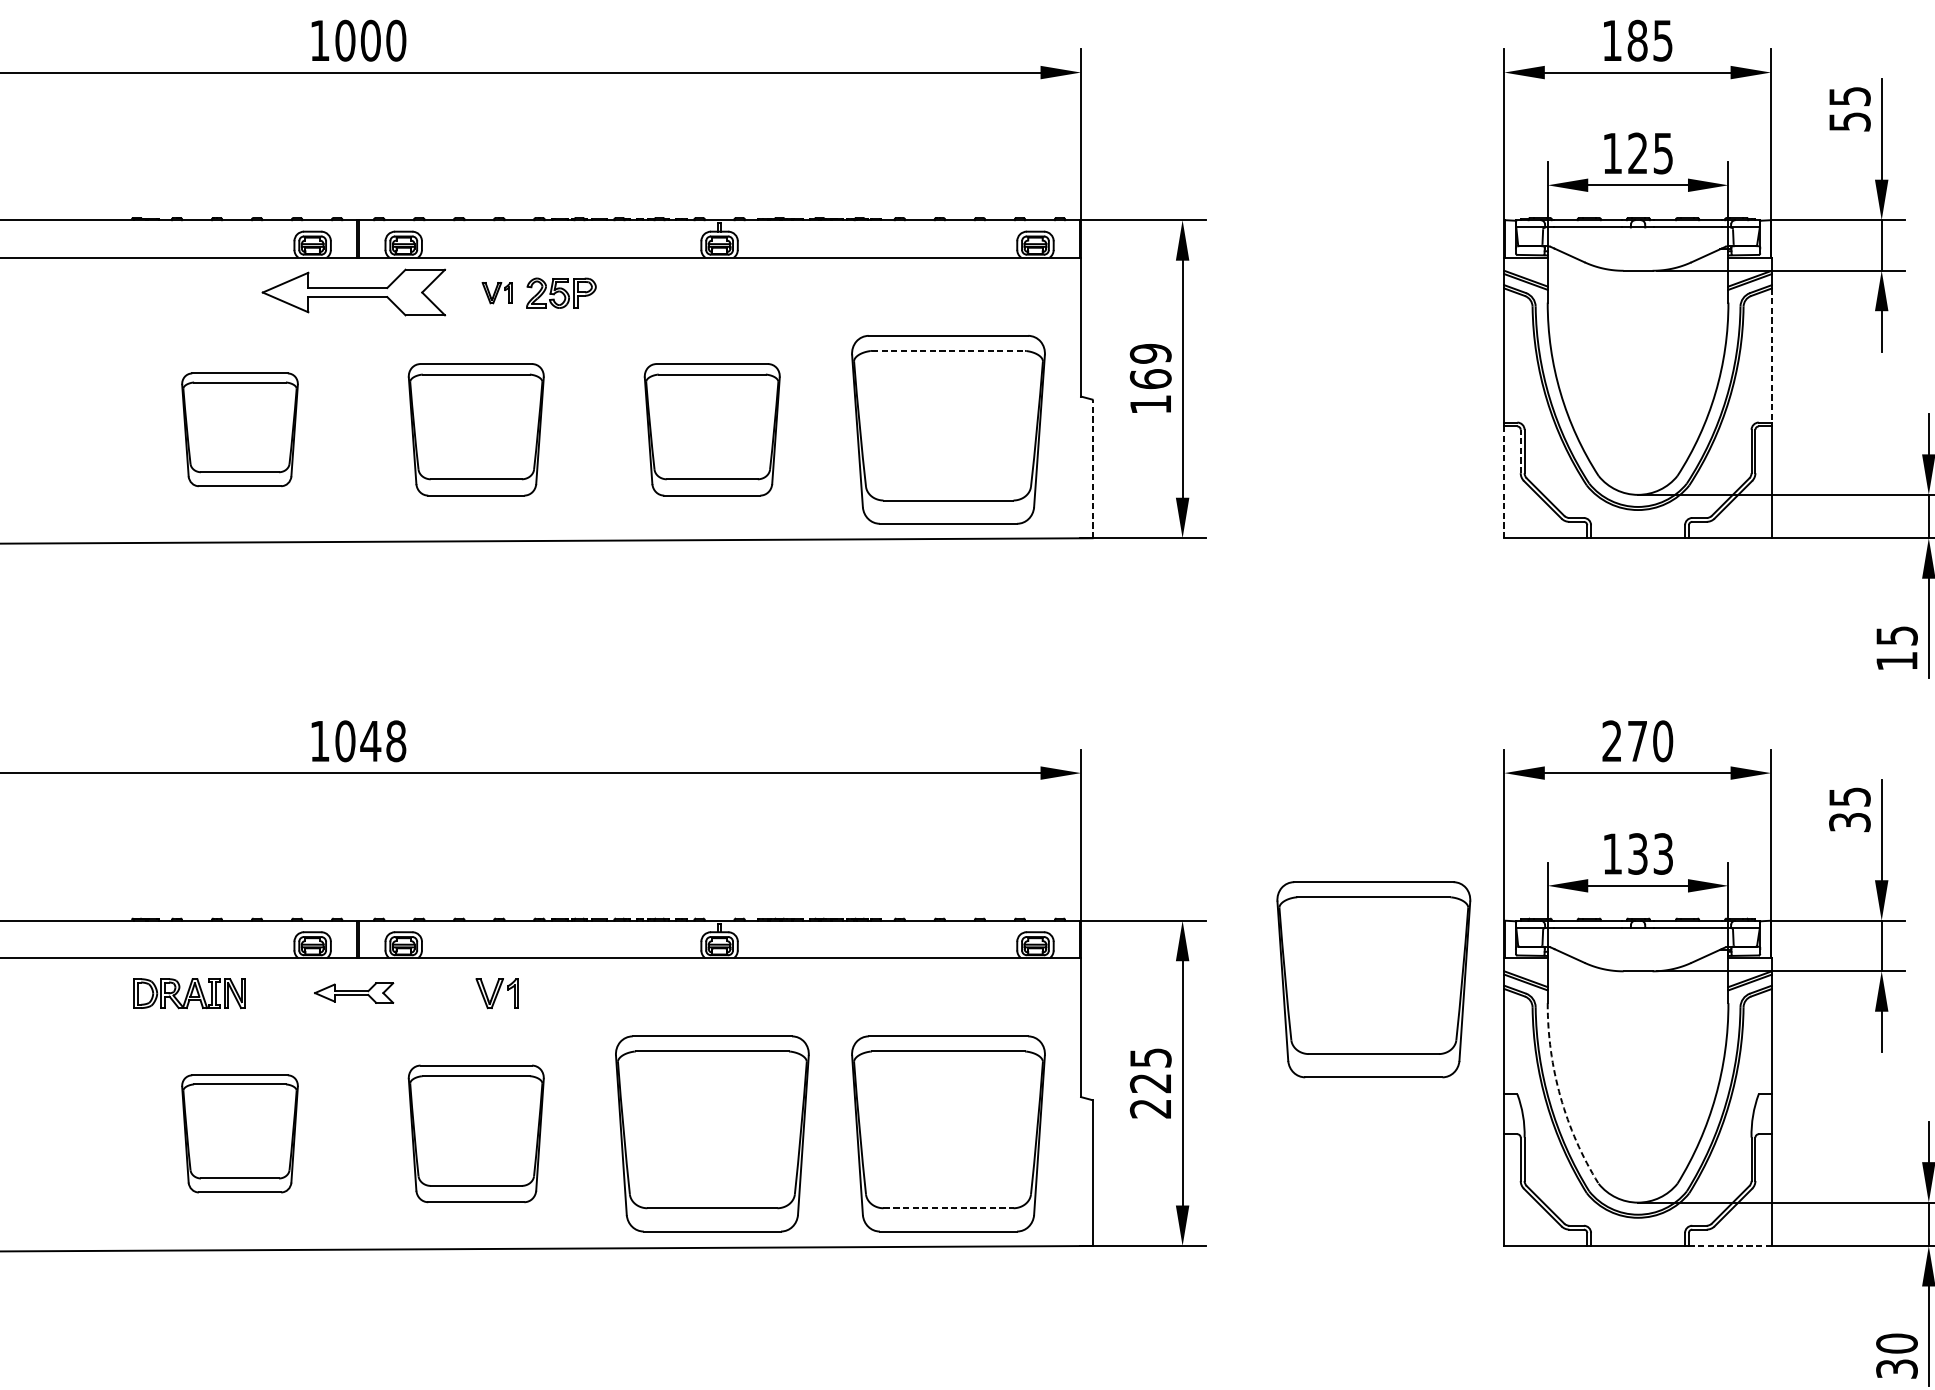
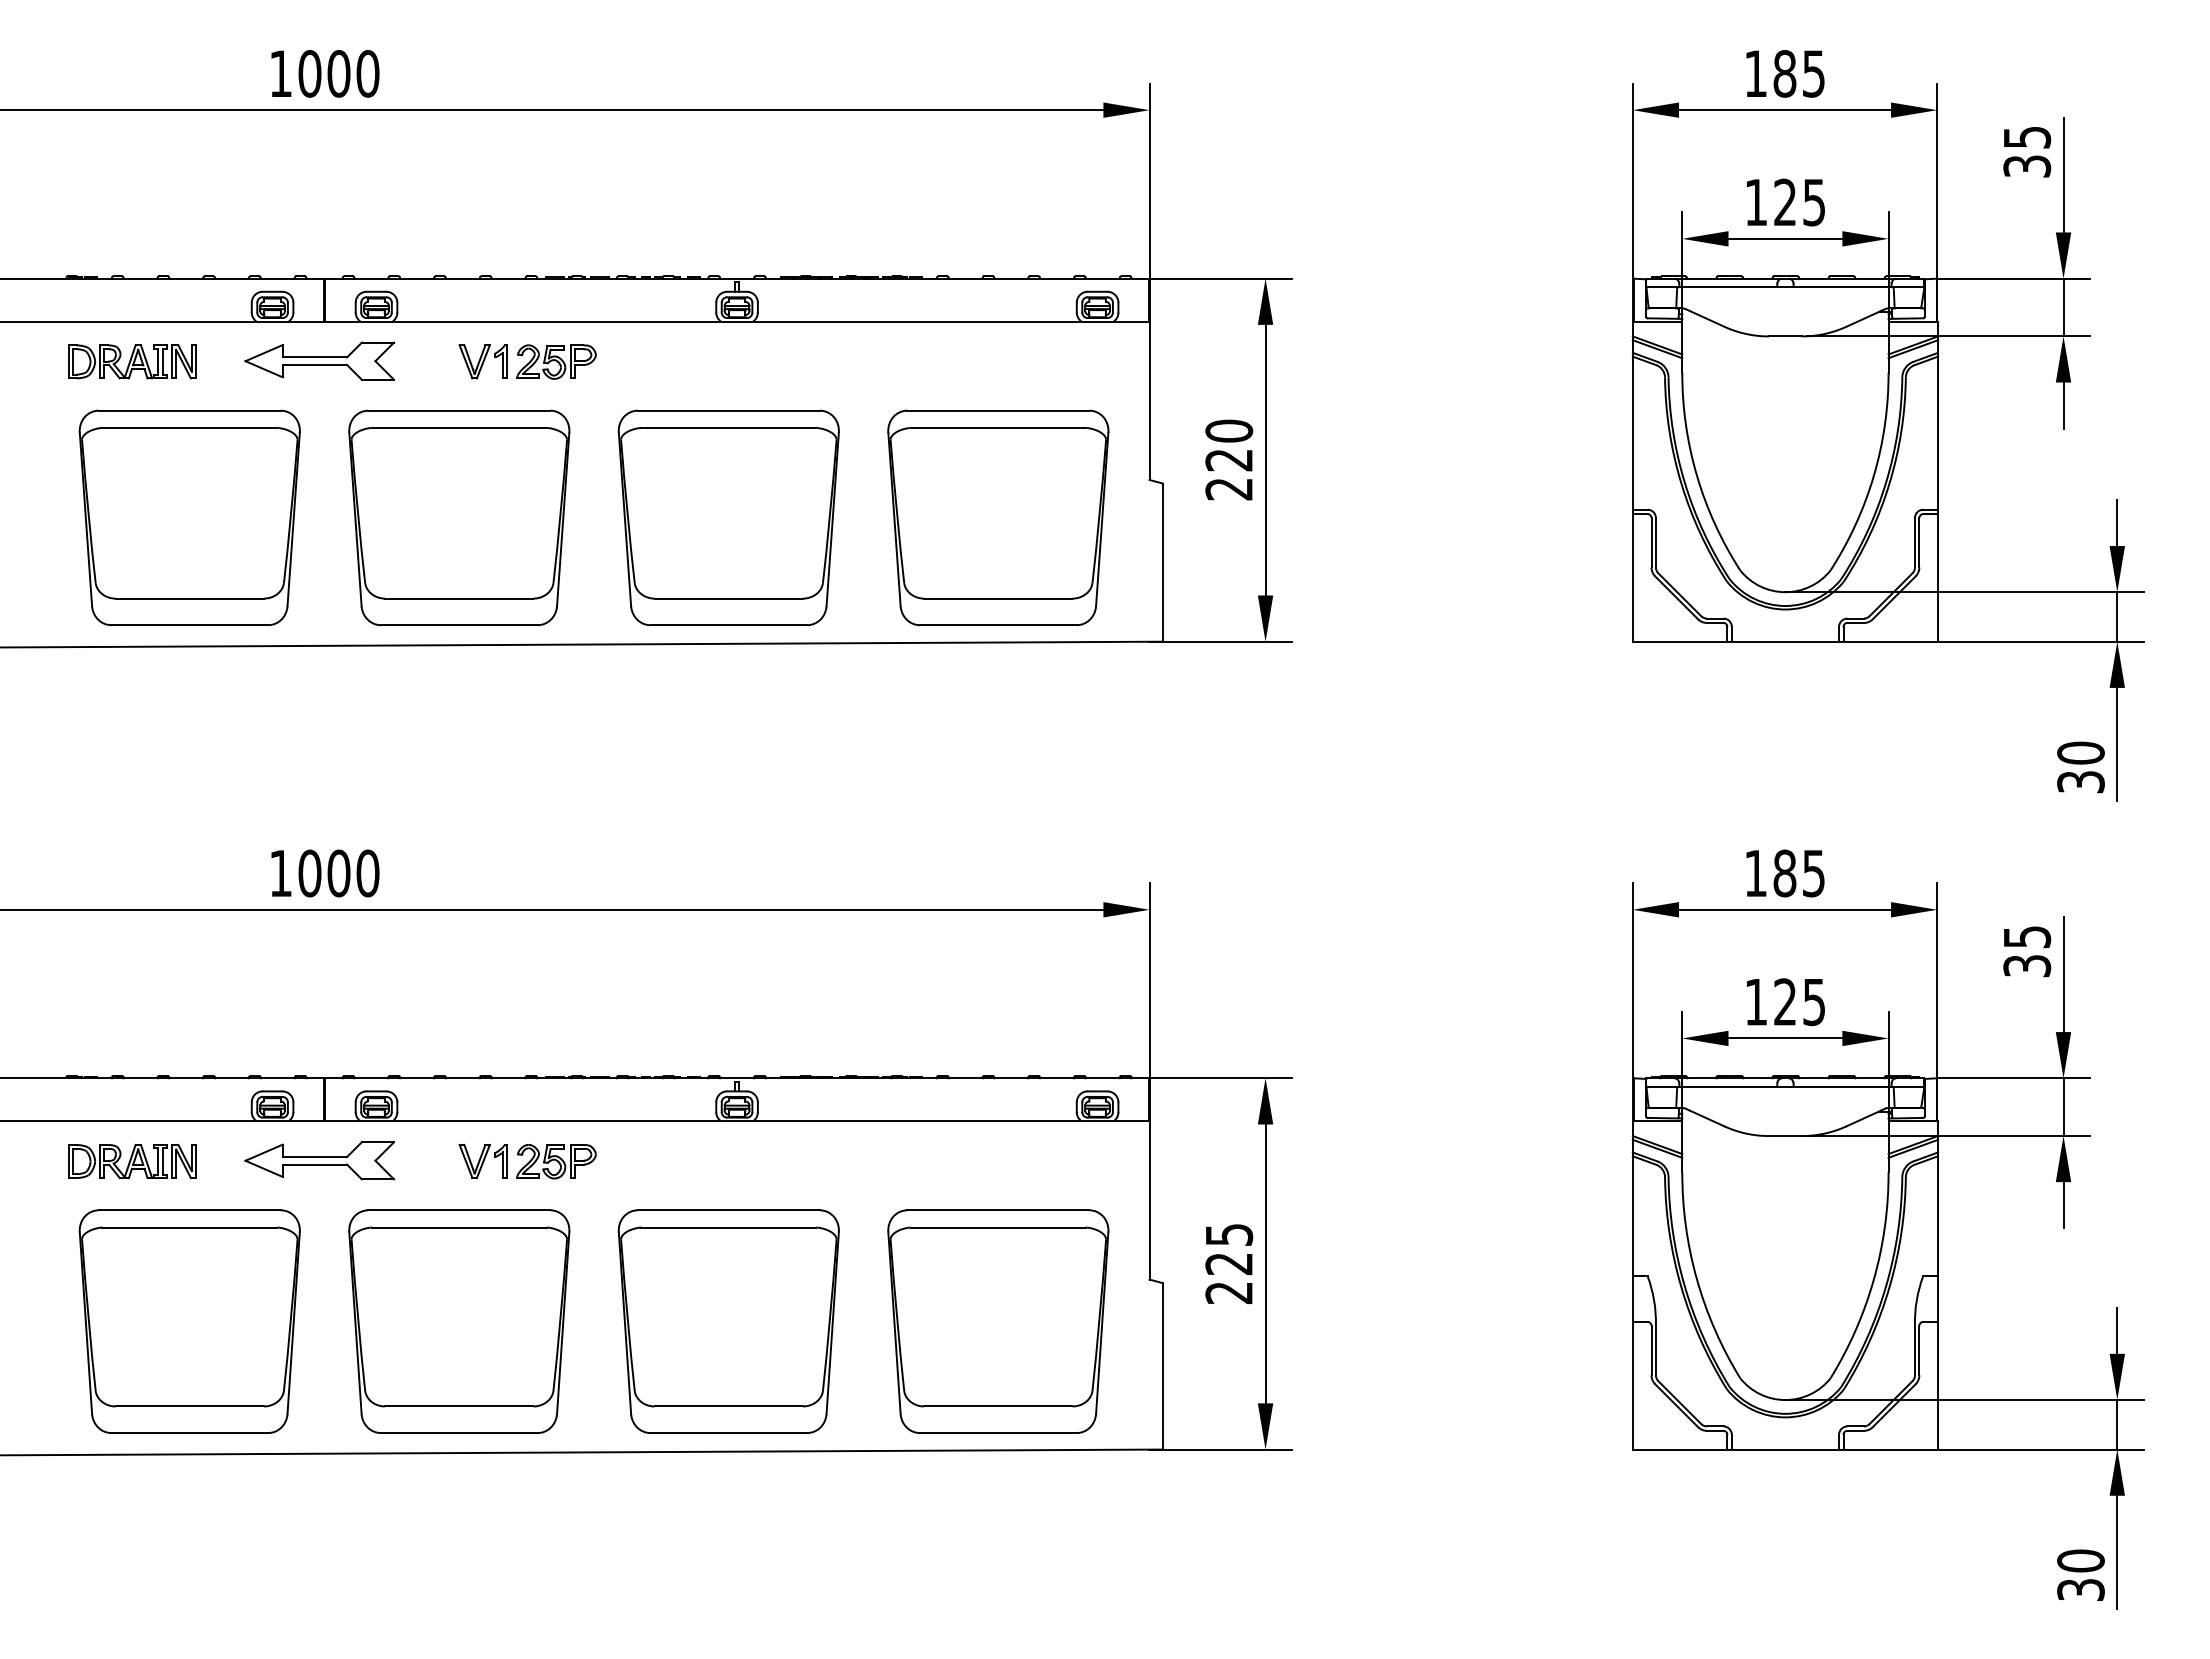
text: (1849, 121) -> (2026, 166), 55 -> 35
part: (353, 291) -> (319, 360), size x0.71
part: (189, 292) -> (132, 361), added
part: (496, 292) -> (482, 361), size x1.43
line: (948, 350) -> (998, 427), dashed -> solid
line: (1772, 355) -> (1938, 433), dashed -> solid
text: (1151, 378) -> (1229, 459), 169 -> 220
part: (239, 429) -> (189, 517), size x1.67
part: (476, 429) -> (459, 517), size x1.43
part: (712, 429) -> (728, 517), size x1.43
line: (1520, 451) -> (1651, 542), dashed -> solid
line: (1092, 468) -> (1162, 562), dashed -> solid
line: (1504, 481) -> (1632, 577), dashed -> solid
text: (1896, 648) -> (2080, 767), 15 -> 30
text: (382, 741) -> (352, 873), 1048 -> 1000
text: (1637, 741) -> (1784, 873), 270 -> 185
text: (1650, 854) -> (1799, 1002), 133 -> 125
part: (1373, 979) -> (1483, 1145), removed
part: (353, 992) -> (319, 1160), size x1.67
part: (561, 993) -> (556, 1161), added
arc: (1560, 1097) -> (1696, 1279), dashed -> solid
part: (239, 1133) -> (189, 1321), size x1.67
part: (476, 1133) -> (459, 1321), size x1.43
line: (948, 1208) -> (998, 1406), dashed -> solid
line: (1730, 1245) -> (1890, 1449), dashed -> solid

